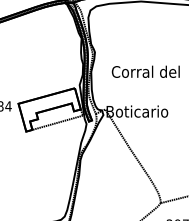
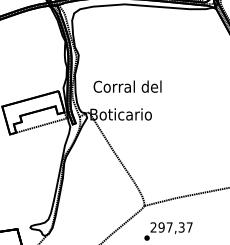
text: (145, 71) -> (127, 86), moved

